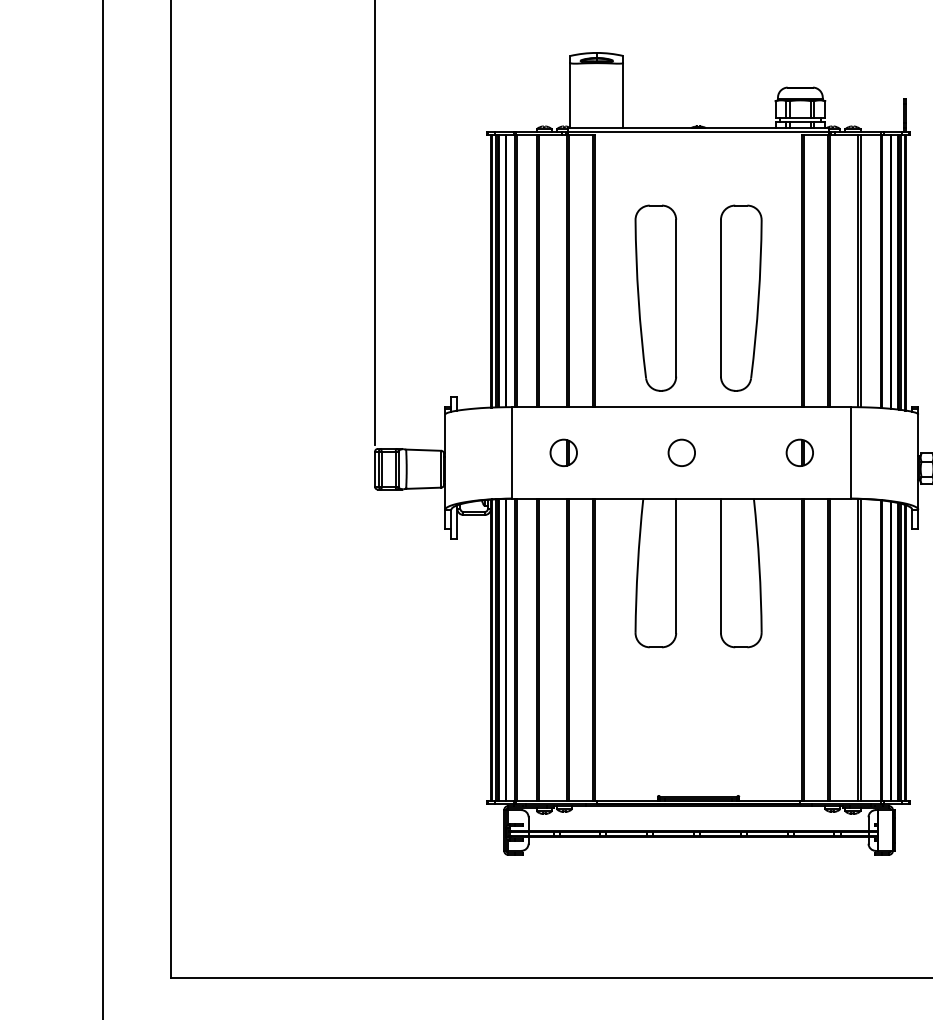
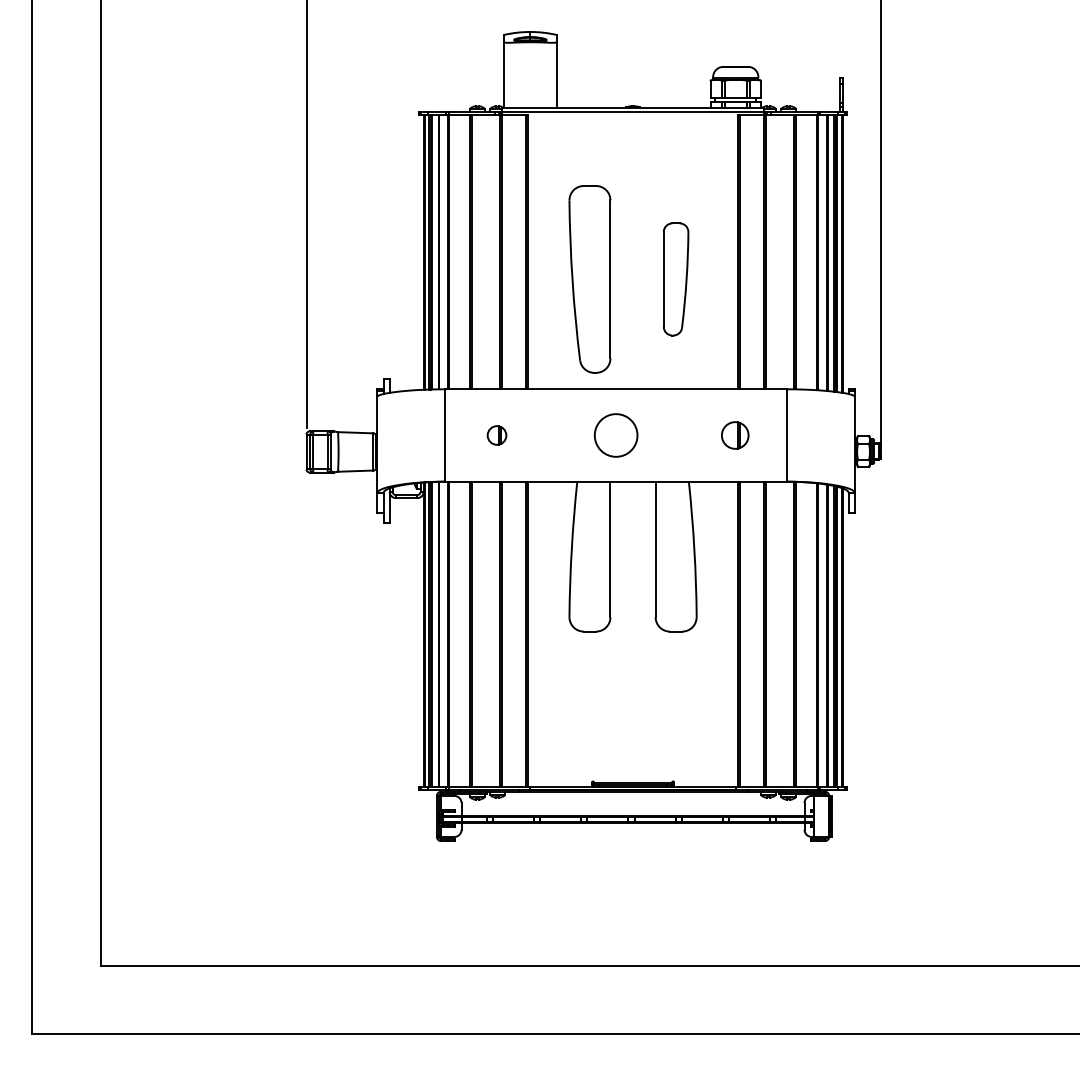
part: (740, 298) -> (675, 279), size x0.6
part: (563, 452) -> (496, 435), size x0.7
circle: (681, 452) -> (615, 435), size x1.6

